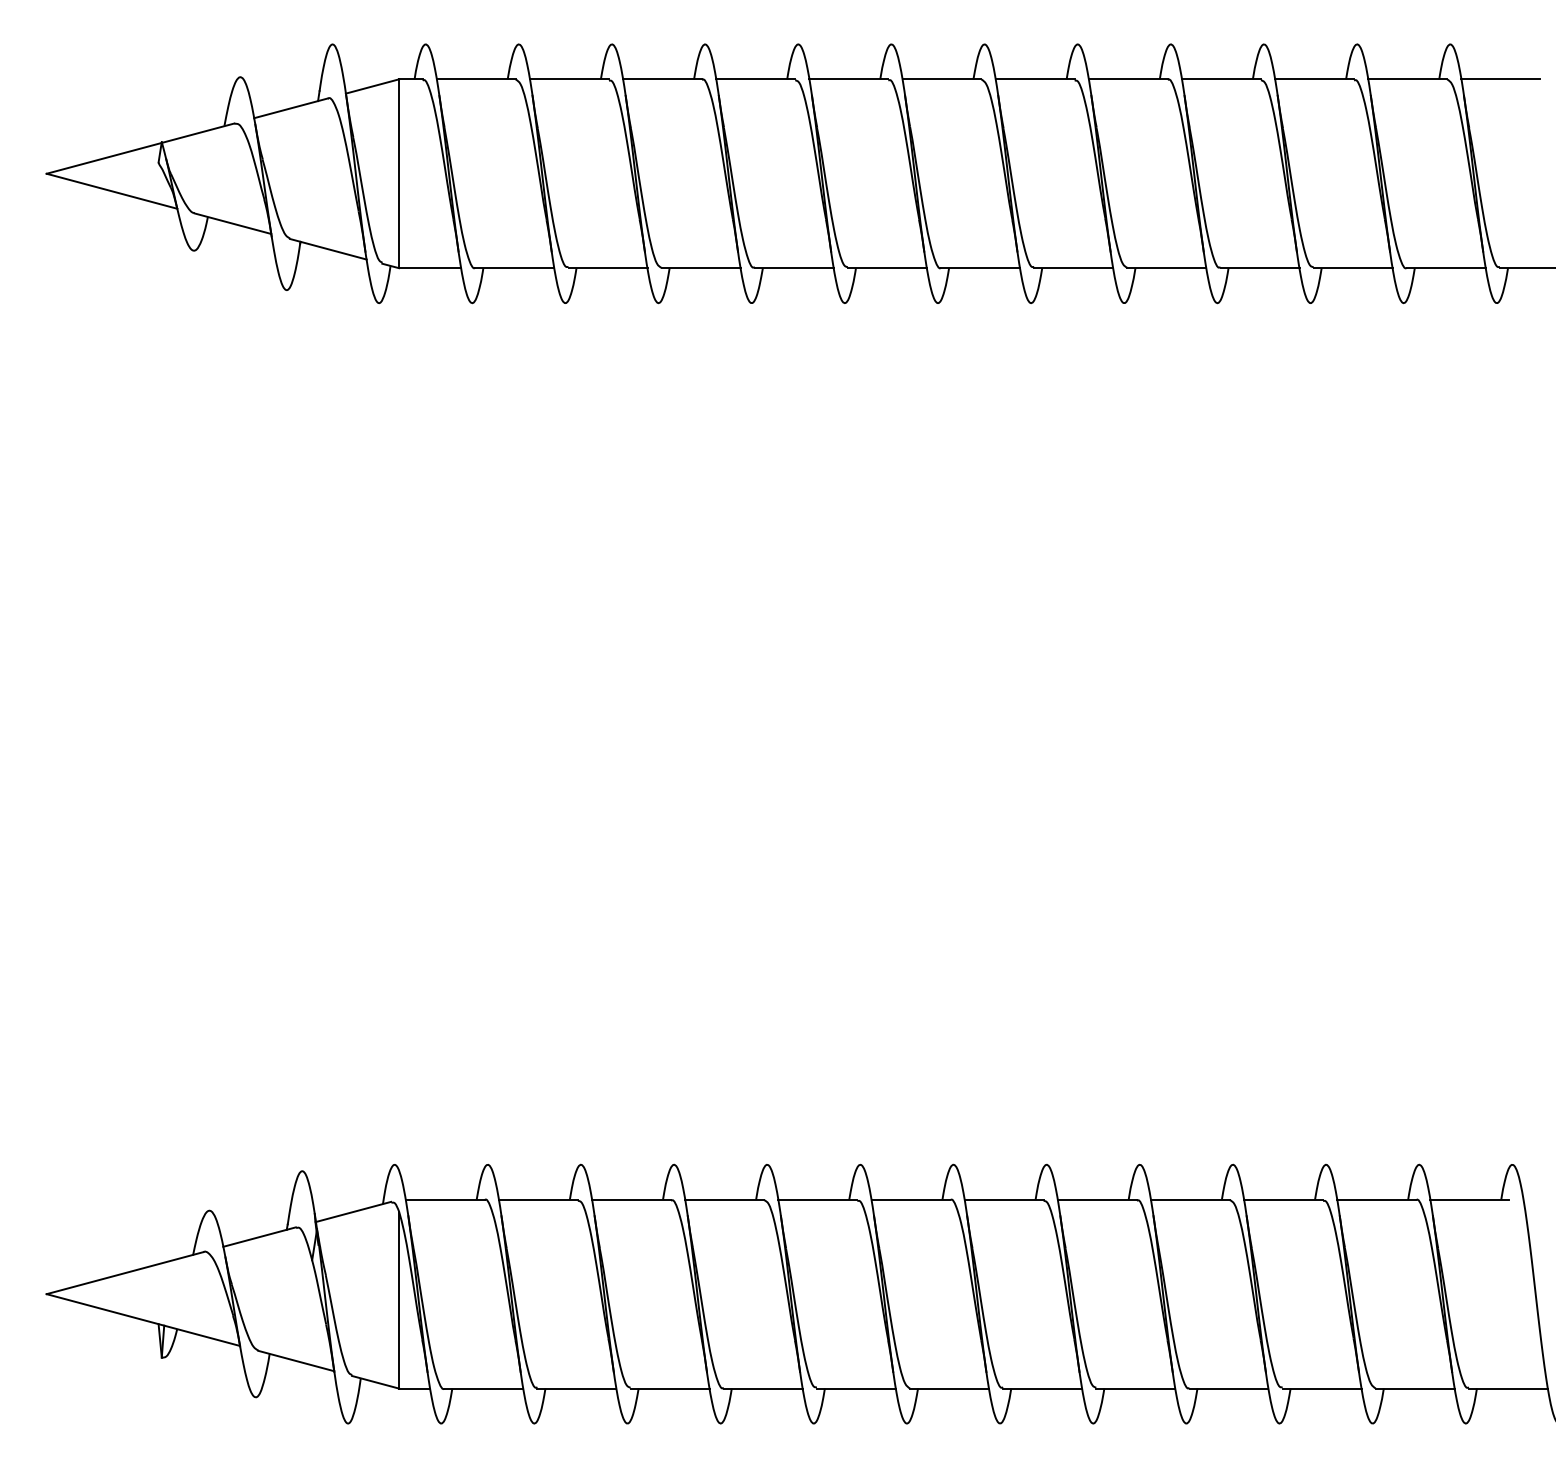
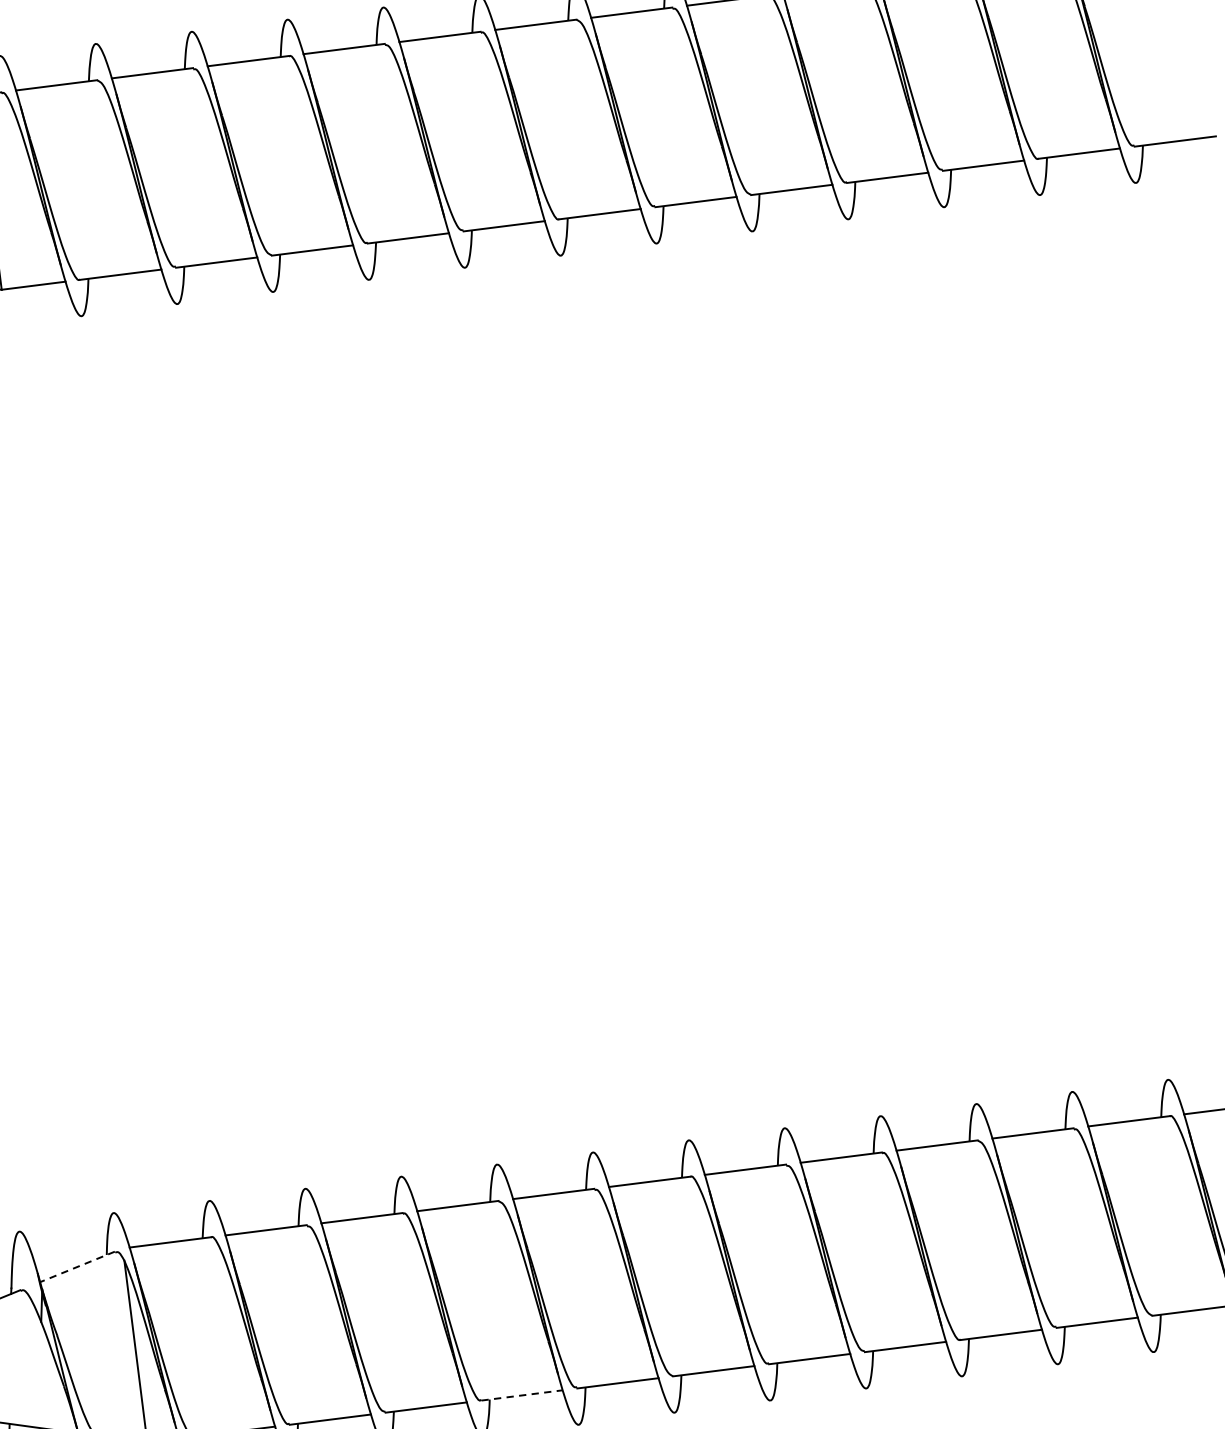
line: (352, 1212) -> (76, 1267), solid -> dashed
line: (763, 1388) -> (522, 1395), solid -> dashed

